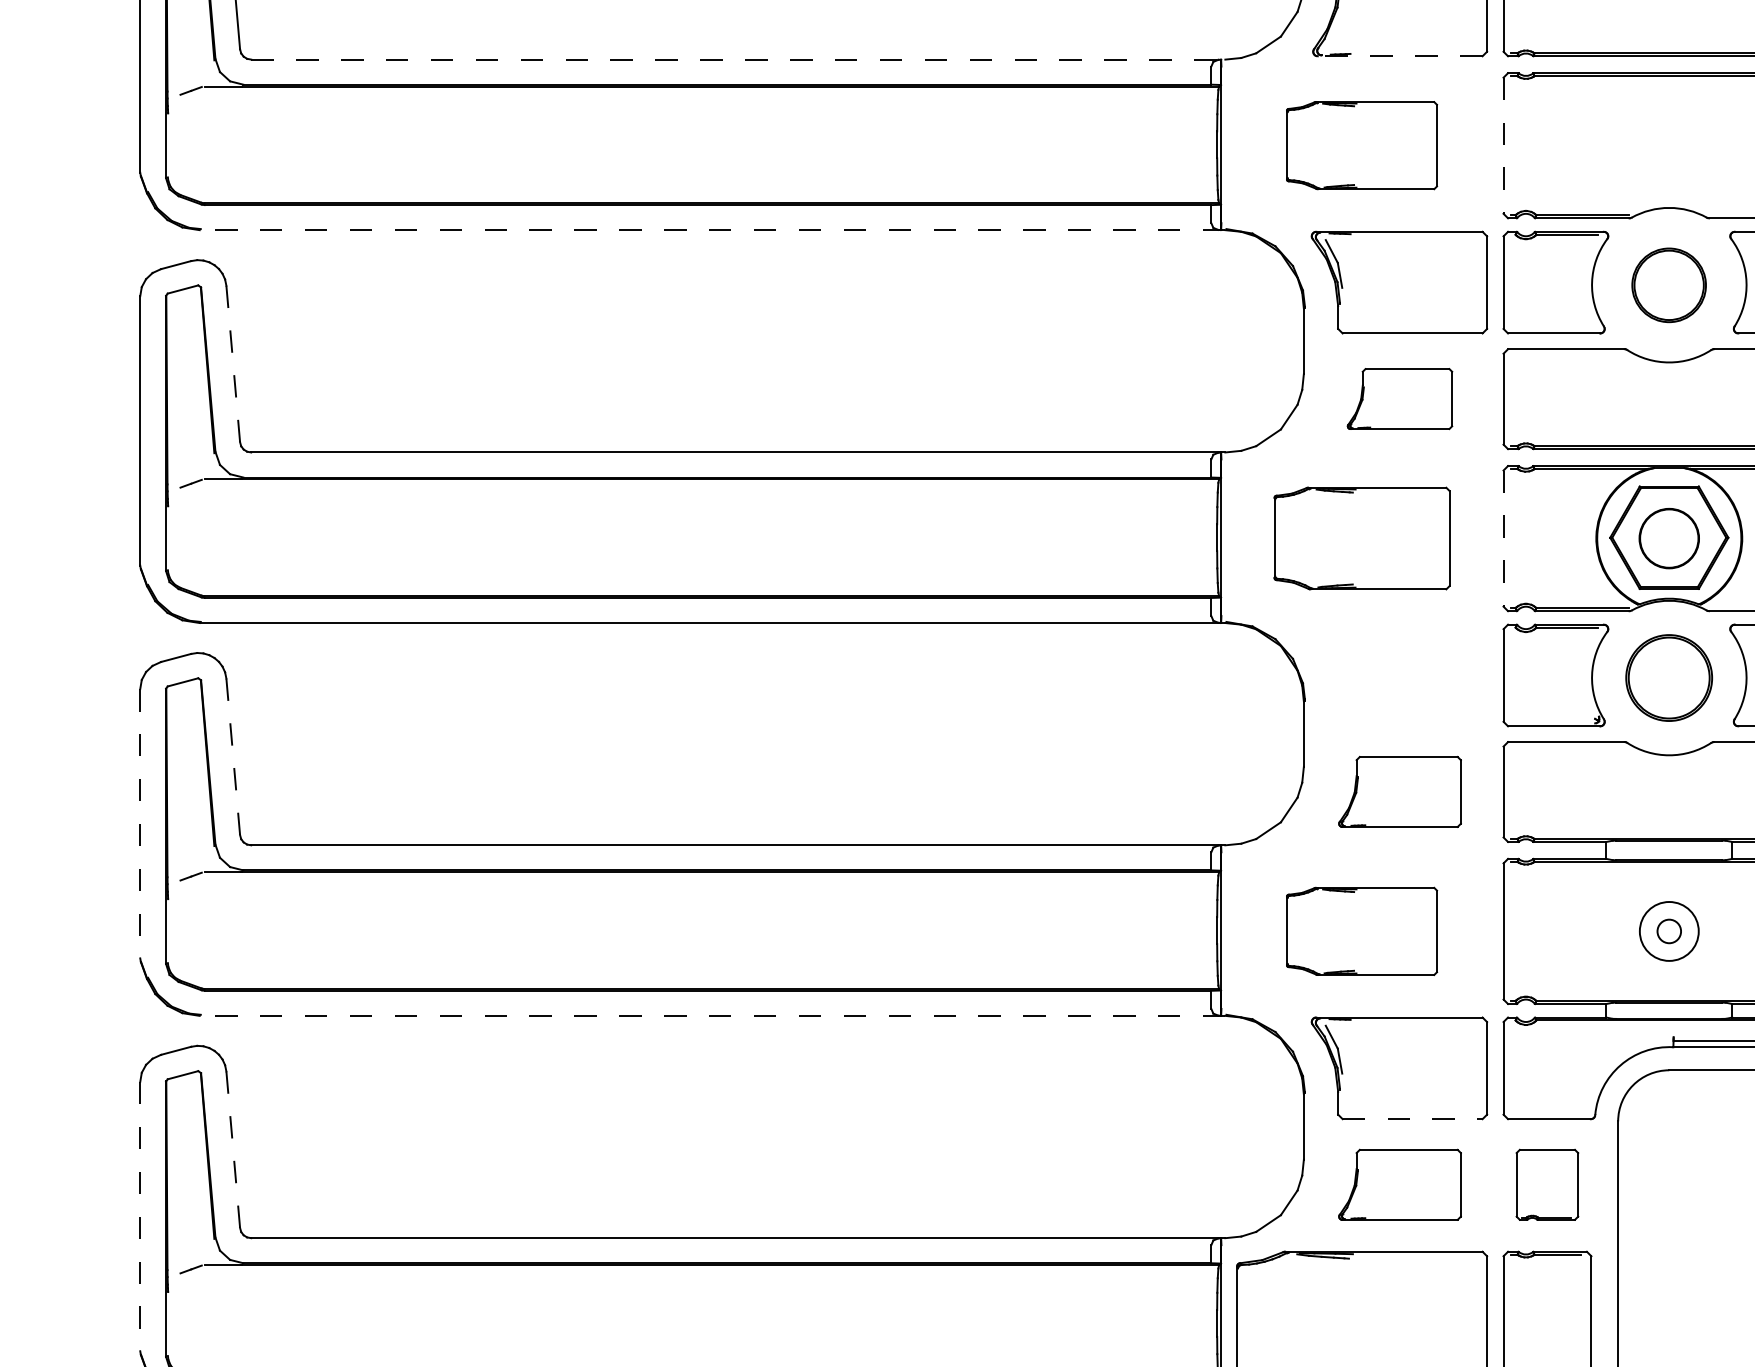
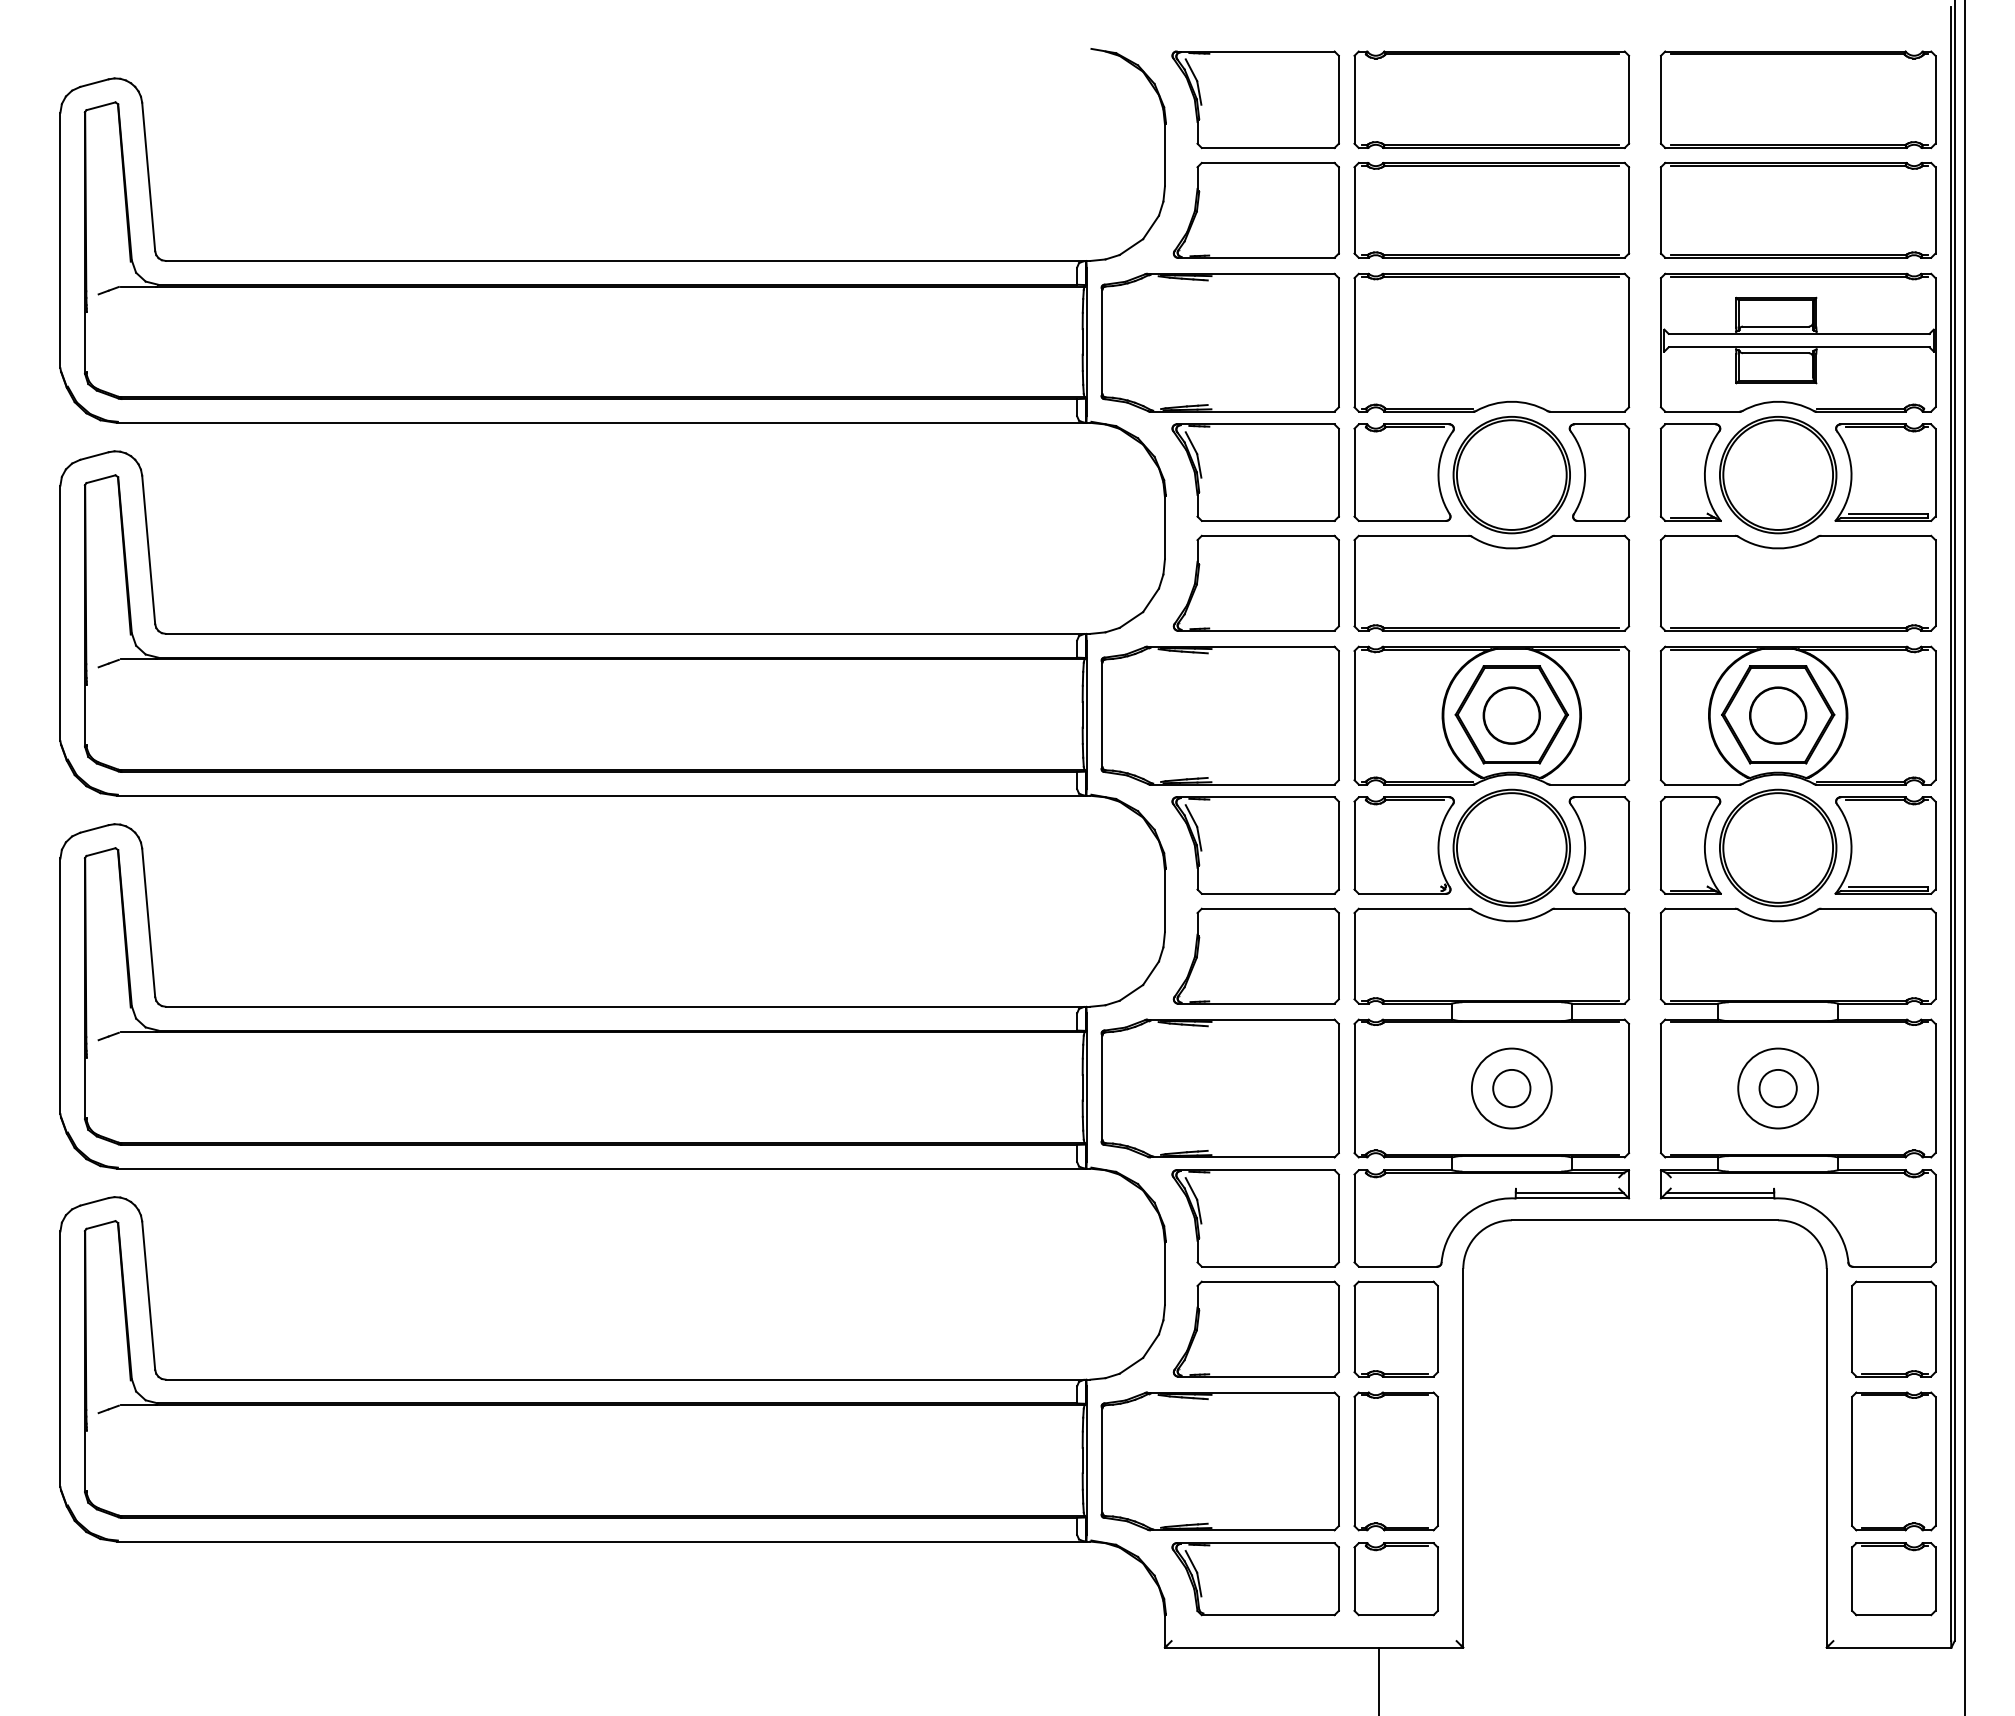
line: (1399, 55) -> (1255, 257), dashed -> solid
line: (738, 59) -> (628, 260), dashed -> solid
part: (1361, 145) -> (1219, 342), size x1.67
line: (1503, 145) -> (1354, 342), dashed -> solid
line: (712, 229) -> (603, 422), dashed -> solid
part: (1668, 285) -> (1511, 475), size x1.67
line: (233, 363) -> (148, 549), dashed -> solid
part: (1399, 398) -> (1255, 582), size x1.67
part: (1361, 538) -> (1219, 715), size x1.43
line: (1503, 538) -> (1354, 715), dashed -> solid
part: (1399, 675) -> (1255, 845), added
part: (1668, 677) -> (1511, 847), size x1.43
line: (233, 756) -> (148, 922), dashed -> solid
part: (1399, 791) -> (1255, 955), size x1.43
line: (140, 823) -> (60, 986), dashed -> solid
part: (1361, 931) -> (1219, 1088), size x1.67
circle: (1668, 931) -> (1511, 1088), size x1.43
circle: (1668, 931) -> (1511, 1088), size x1.67
line: (712, 1015) -> (603, 1168), dashed -> solid
line: (1412, 1118) -> (1268, 1266), dashed -> solid
line: (233, 1149) -> (148, 1295), dashed -> solid
part: (1399, 1184) -> (1255, 1328), size x1.43
part: (1546, 1184) -> (1395, 1328), size x1.43
line: (140, 1216) -> (60, 1359), dashed -> solid

